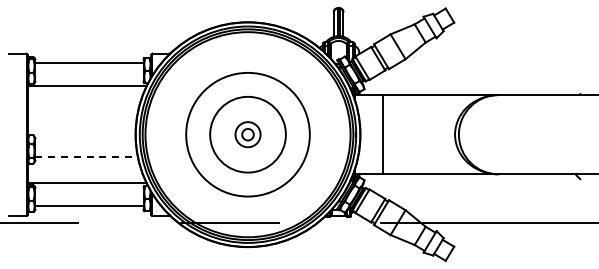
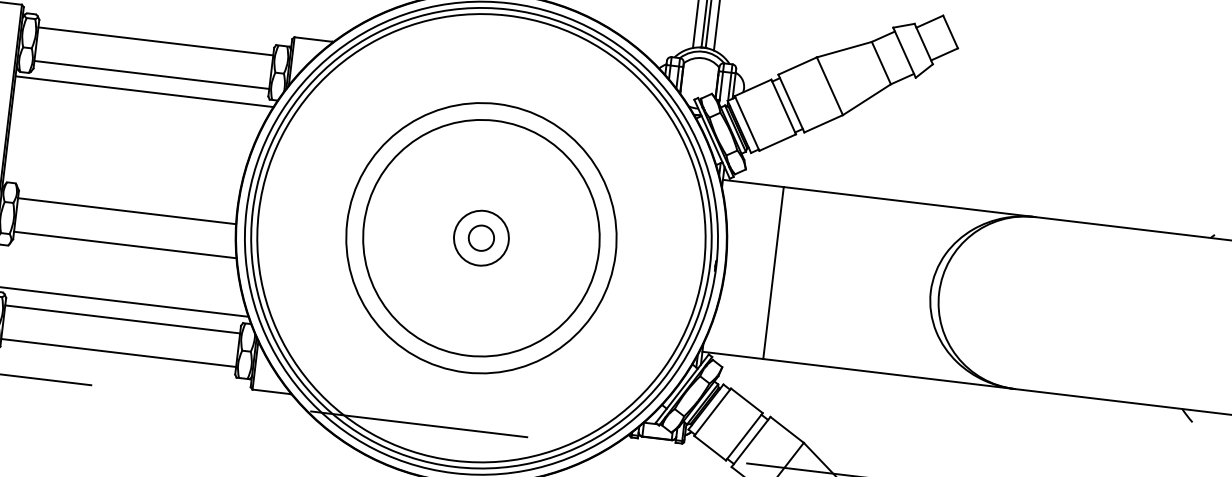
line: (89, 78) -> (151, 75), added
circle: (247, 134) -> (480, 237), size x1.43
line: (85, 141) -> (126, 210), added
line: (87, 157) -> (127, 246), dashed -> solid
line: (89, 191) -> (122, 320), added

